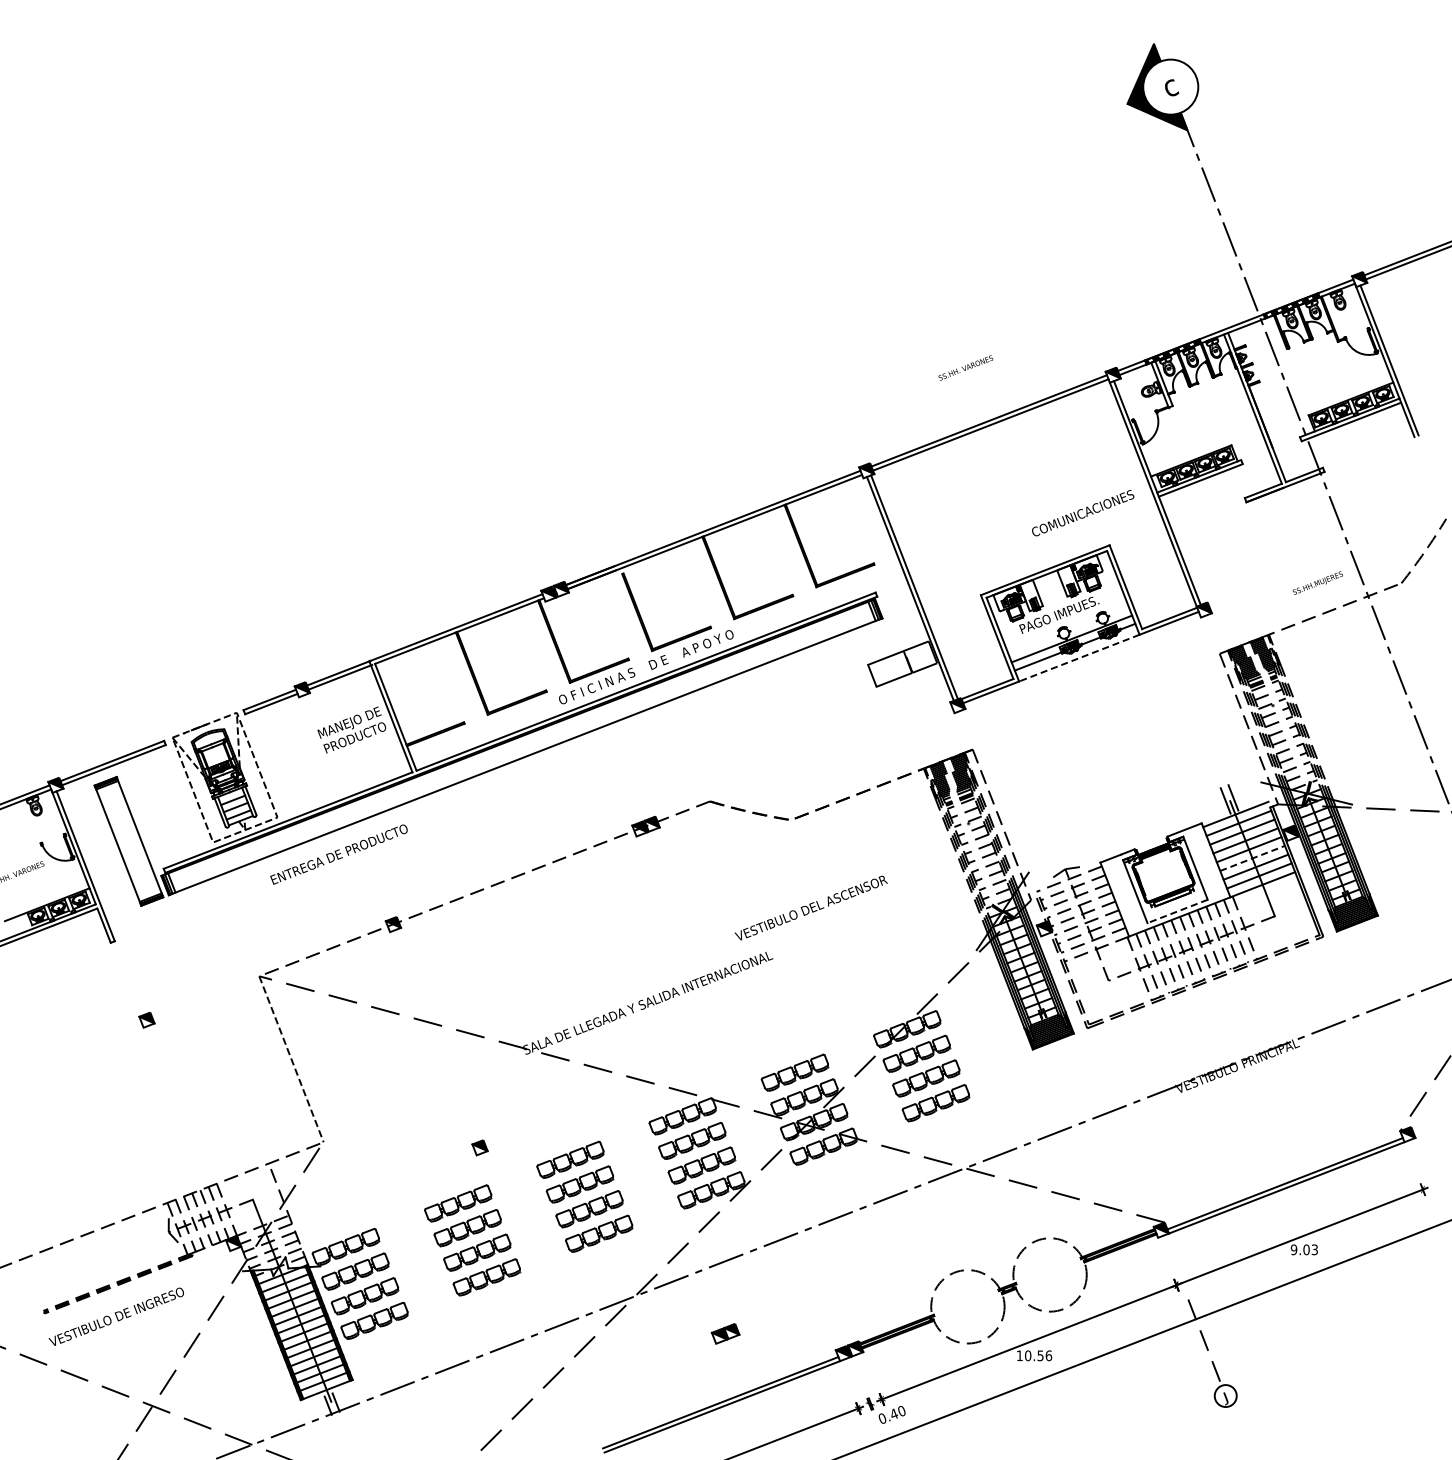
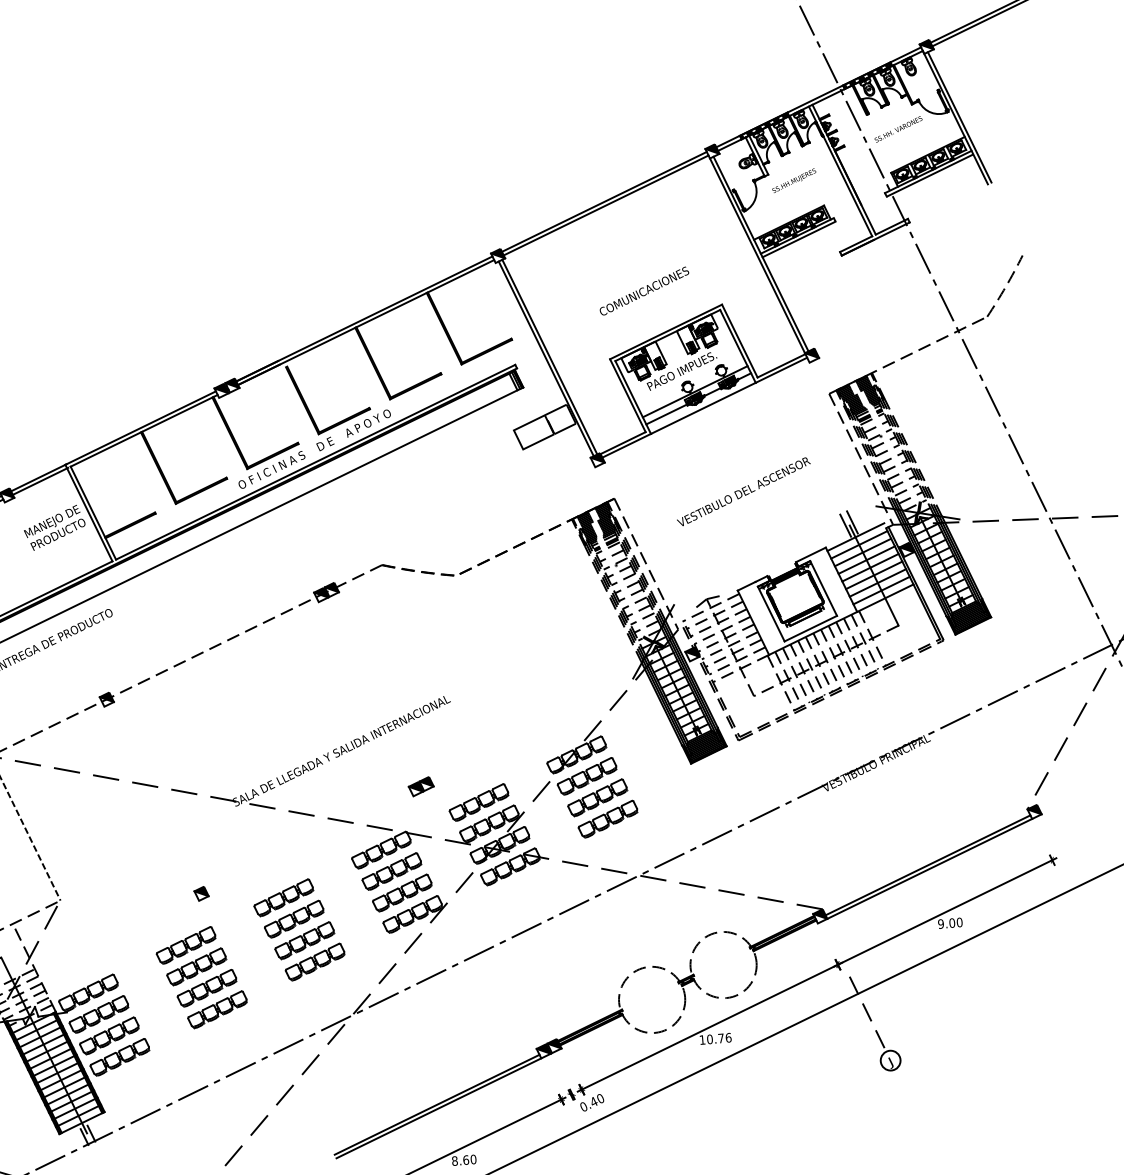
text: (965, 367) -> (898, 128), moved
text: (1083, 513) -> (644, 291), moved
text: (1317, 582) -> (793, 180), moved
line: (1079, 658) -> (703, 408), dashed -> solid
line: (1252, 858) -> (874, 575), dashed -> solid
text: (810, 907) -> (743, 491), moved
line: (1177, 911) -> (810, 628), dashed -> solid
text: (1314, 1249) -> (959, 922), 9.03 -> 9.00
part: (725, 1333) -> (421, 786), moved
text: (1040, 1355) -> (721, 1038), 10.56 -> 10.76

